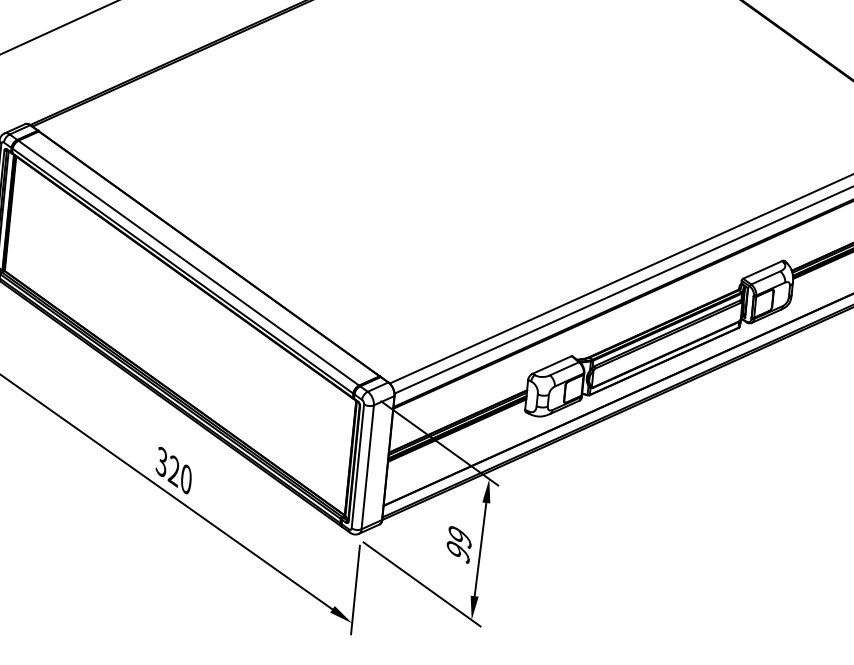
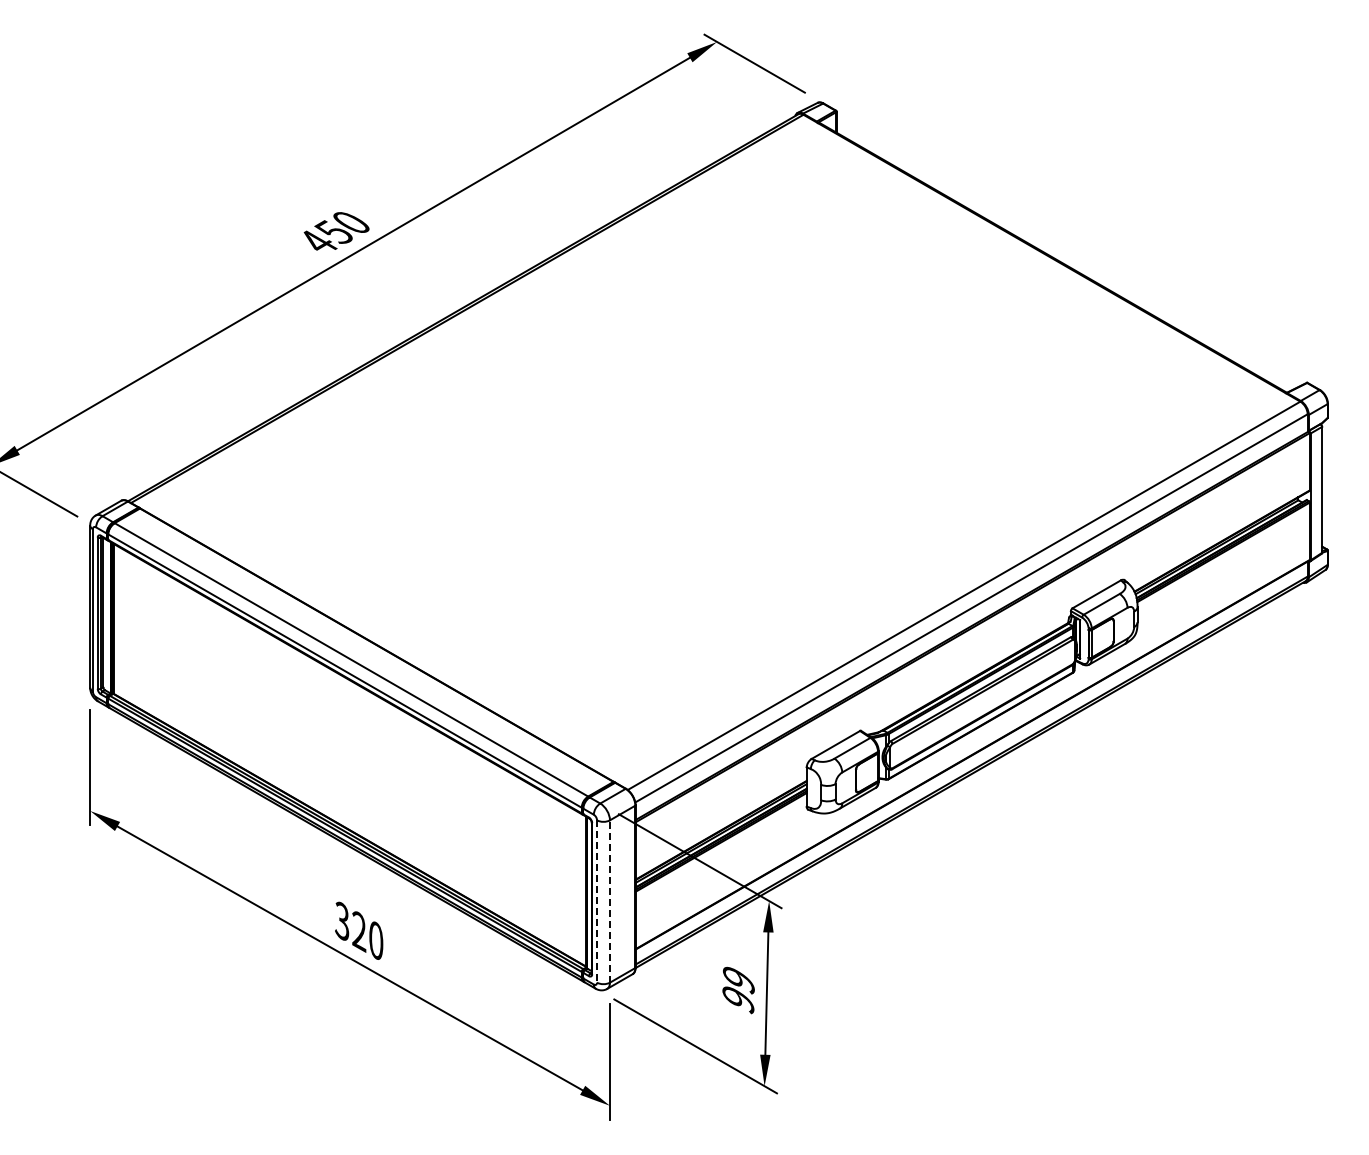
line: (358, 467) -> (597, 902), solid -> dashed
line: (367, 467) -> (609, 901), solid -> dashed

